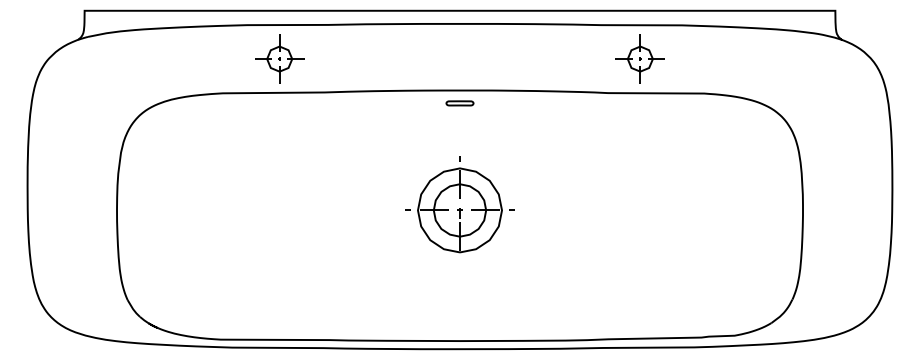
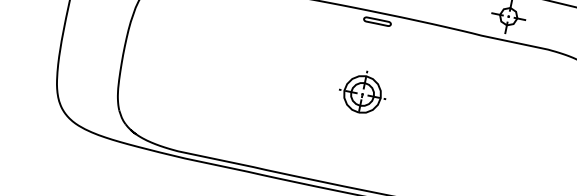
part: (459, 103) -> (377, 21), size x1.43
part: (459, 204) -> (362, 91), size x0.62

